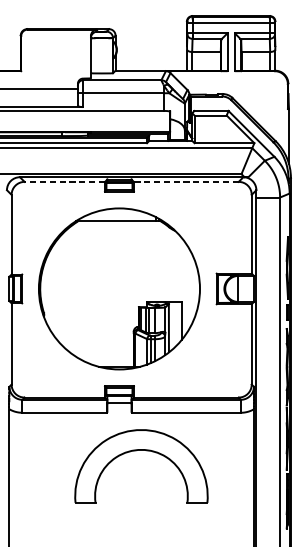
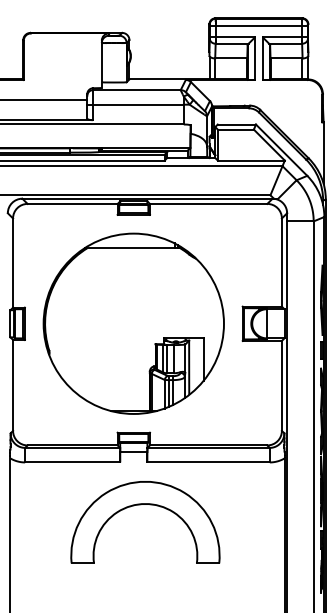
line: (64, 181) -> (72, 203), dashed -> solid
line: (186, 181) -> (208, 203), dashed -> solid
part: (145, 451) -> (149, 505), moved

